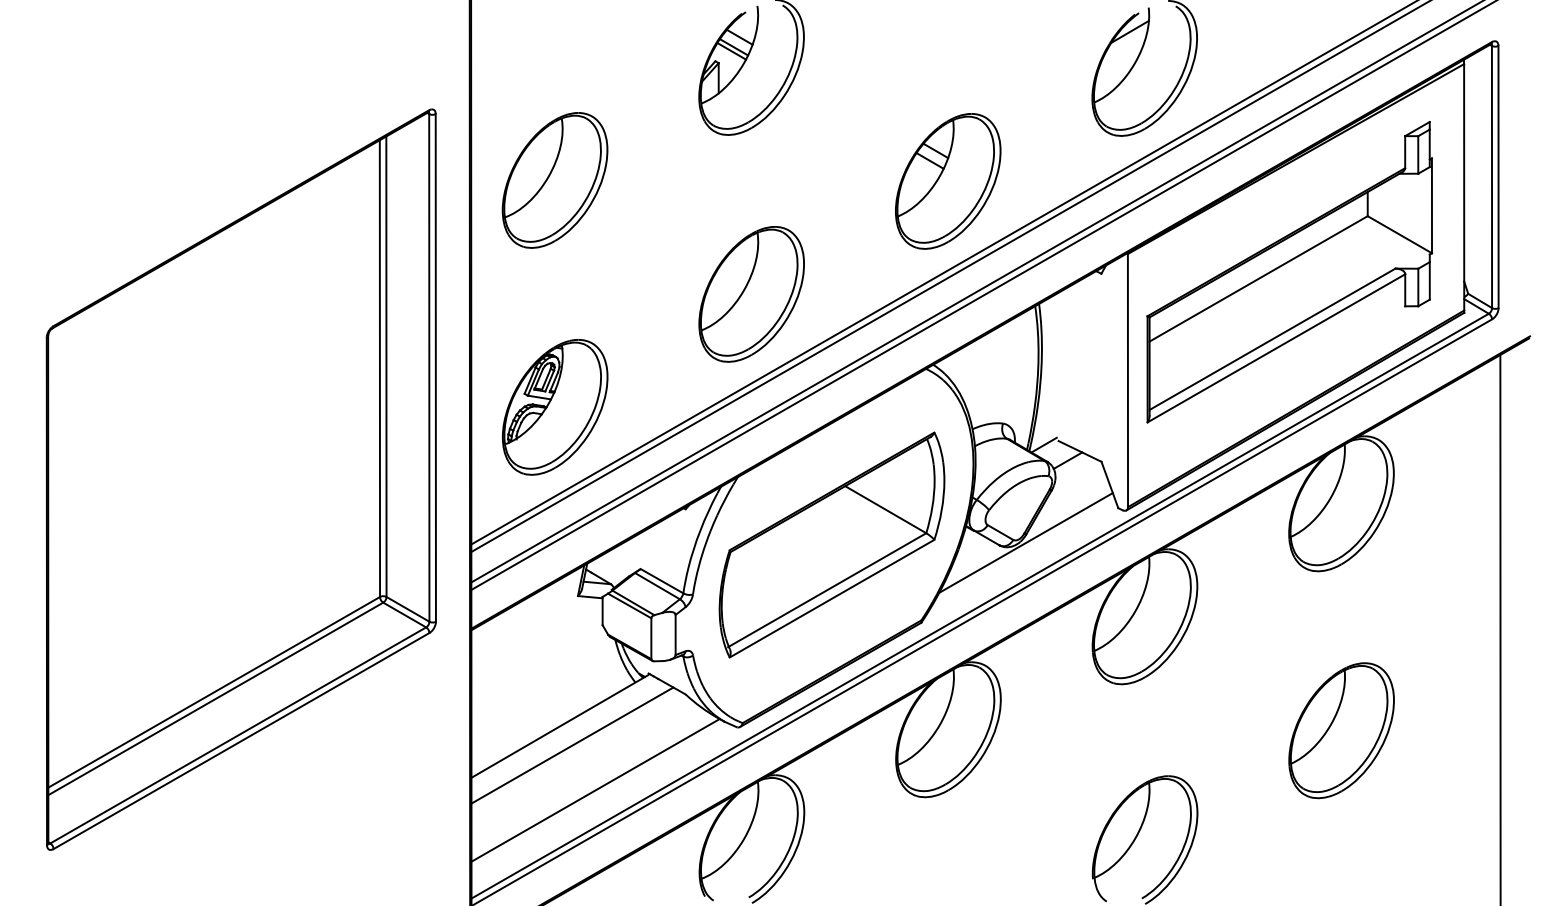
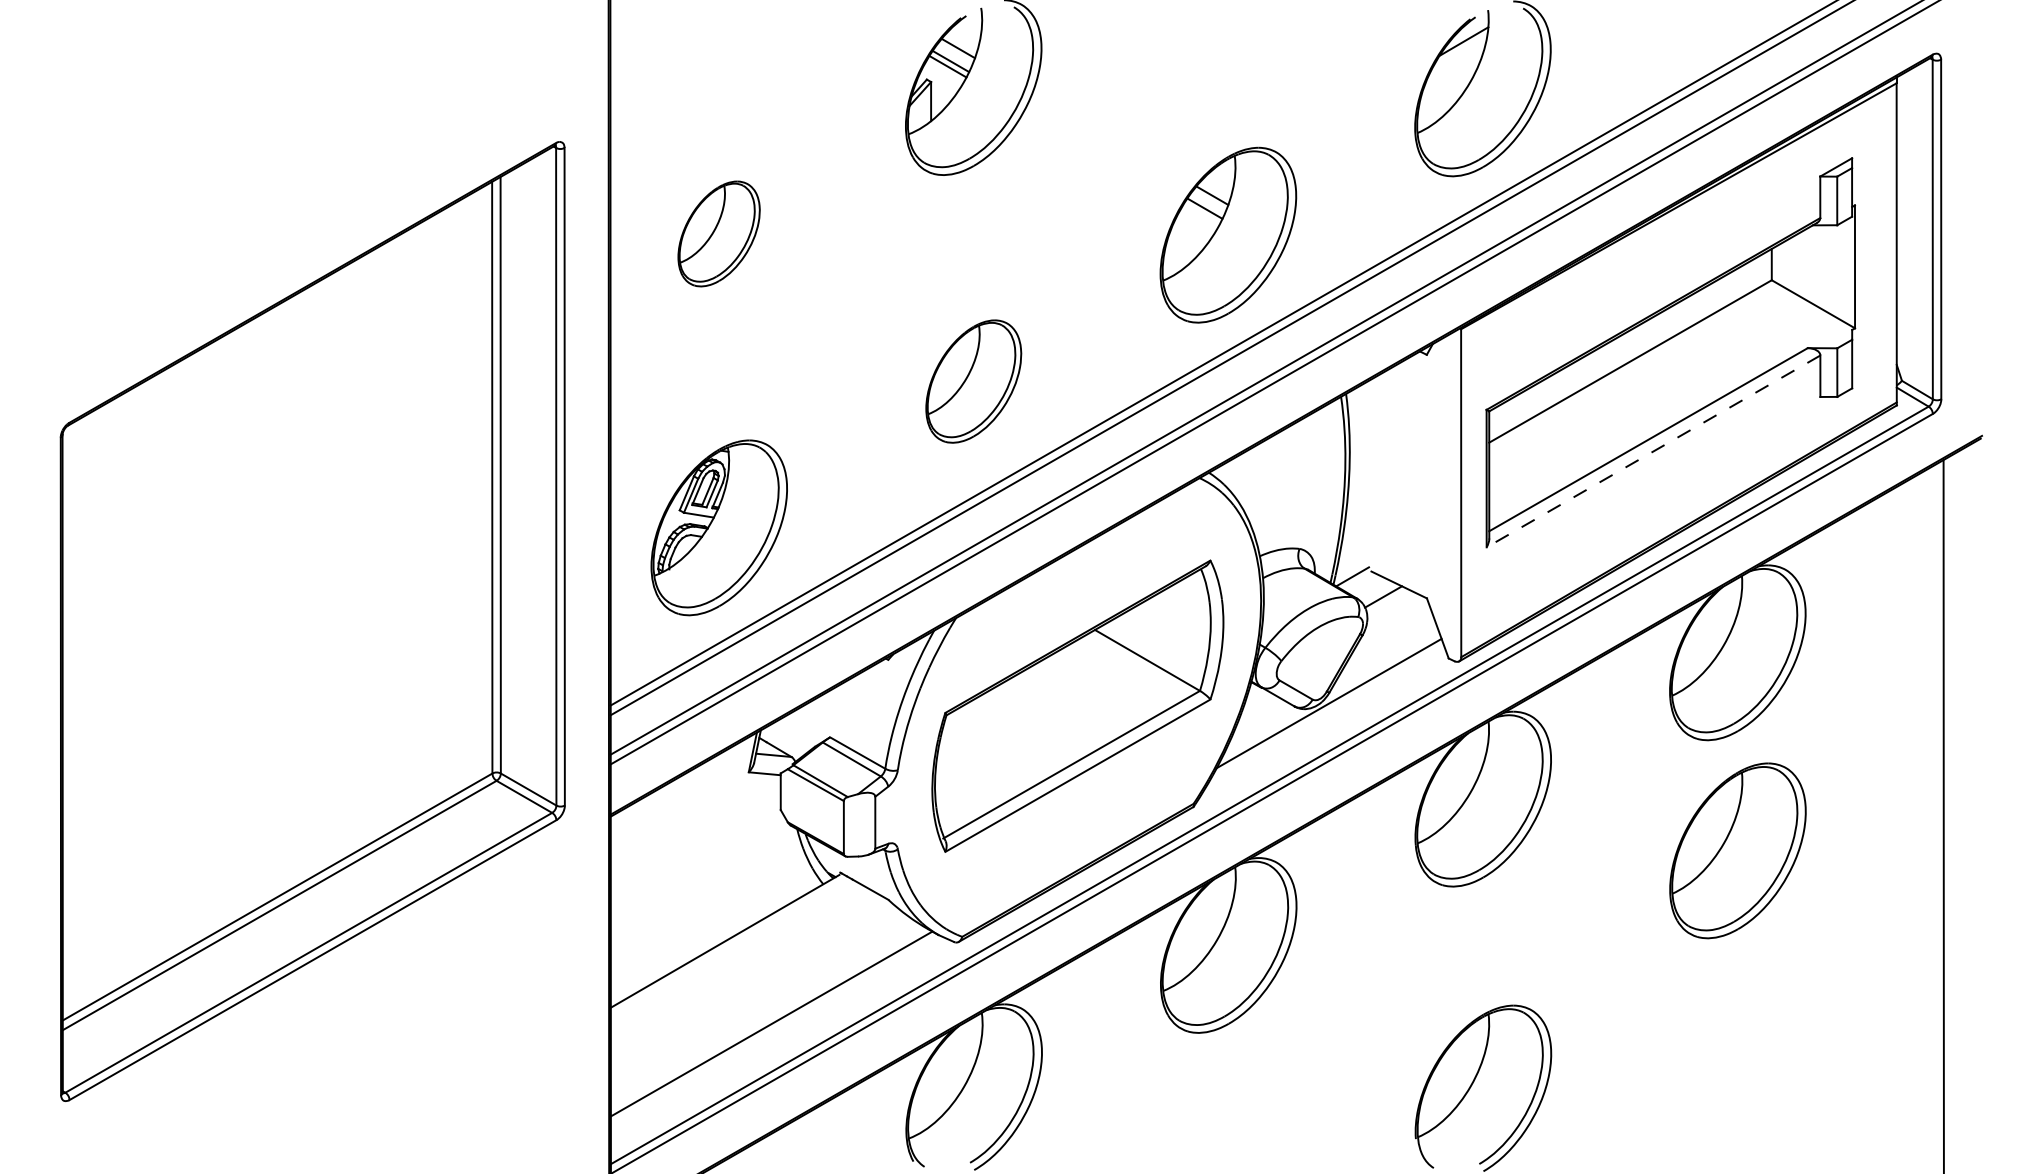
part: (554, 180) -> (718, 234), size x0.6
part: (751, 294) -> (973, 381), size x0.7
line: (1276, 348) -> (1653, 451), solid -> dashed
part: (1341, 730) -> (1737, 850), moved
line: (572, 745) -> (741, 965), removed

